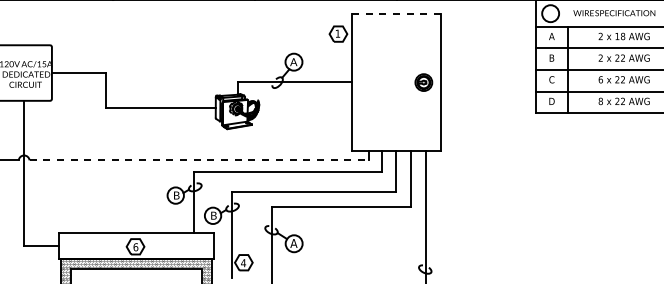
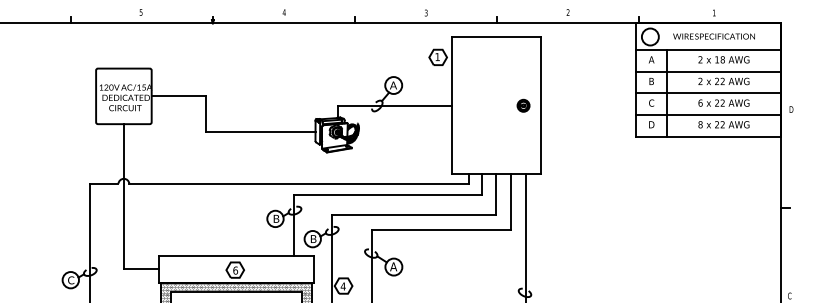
line: (396, 14) -> (496, 37), dashed -> solid
part: (423, 82) -> (523, 105), size x0.71
line: (199, 160) -> (299, 183), dashed -> solid

